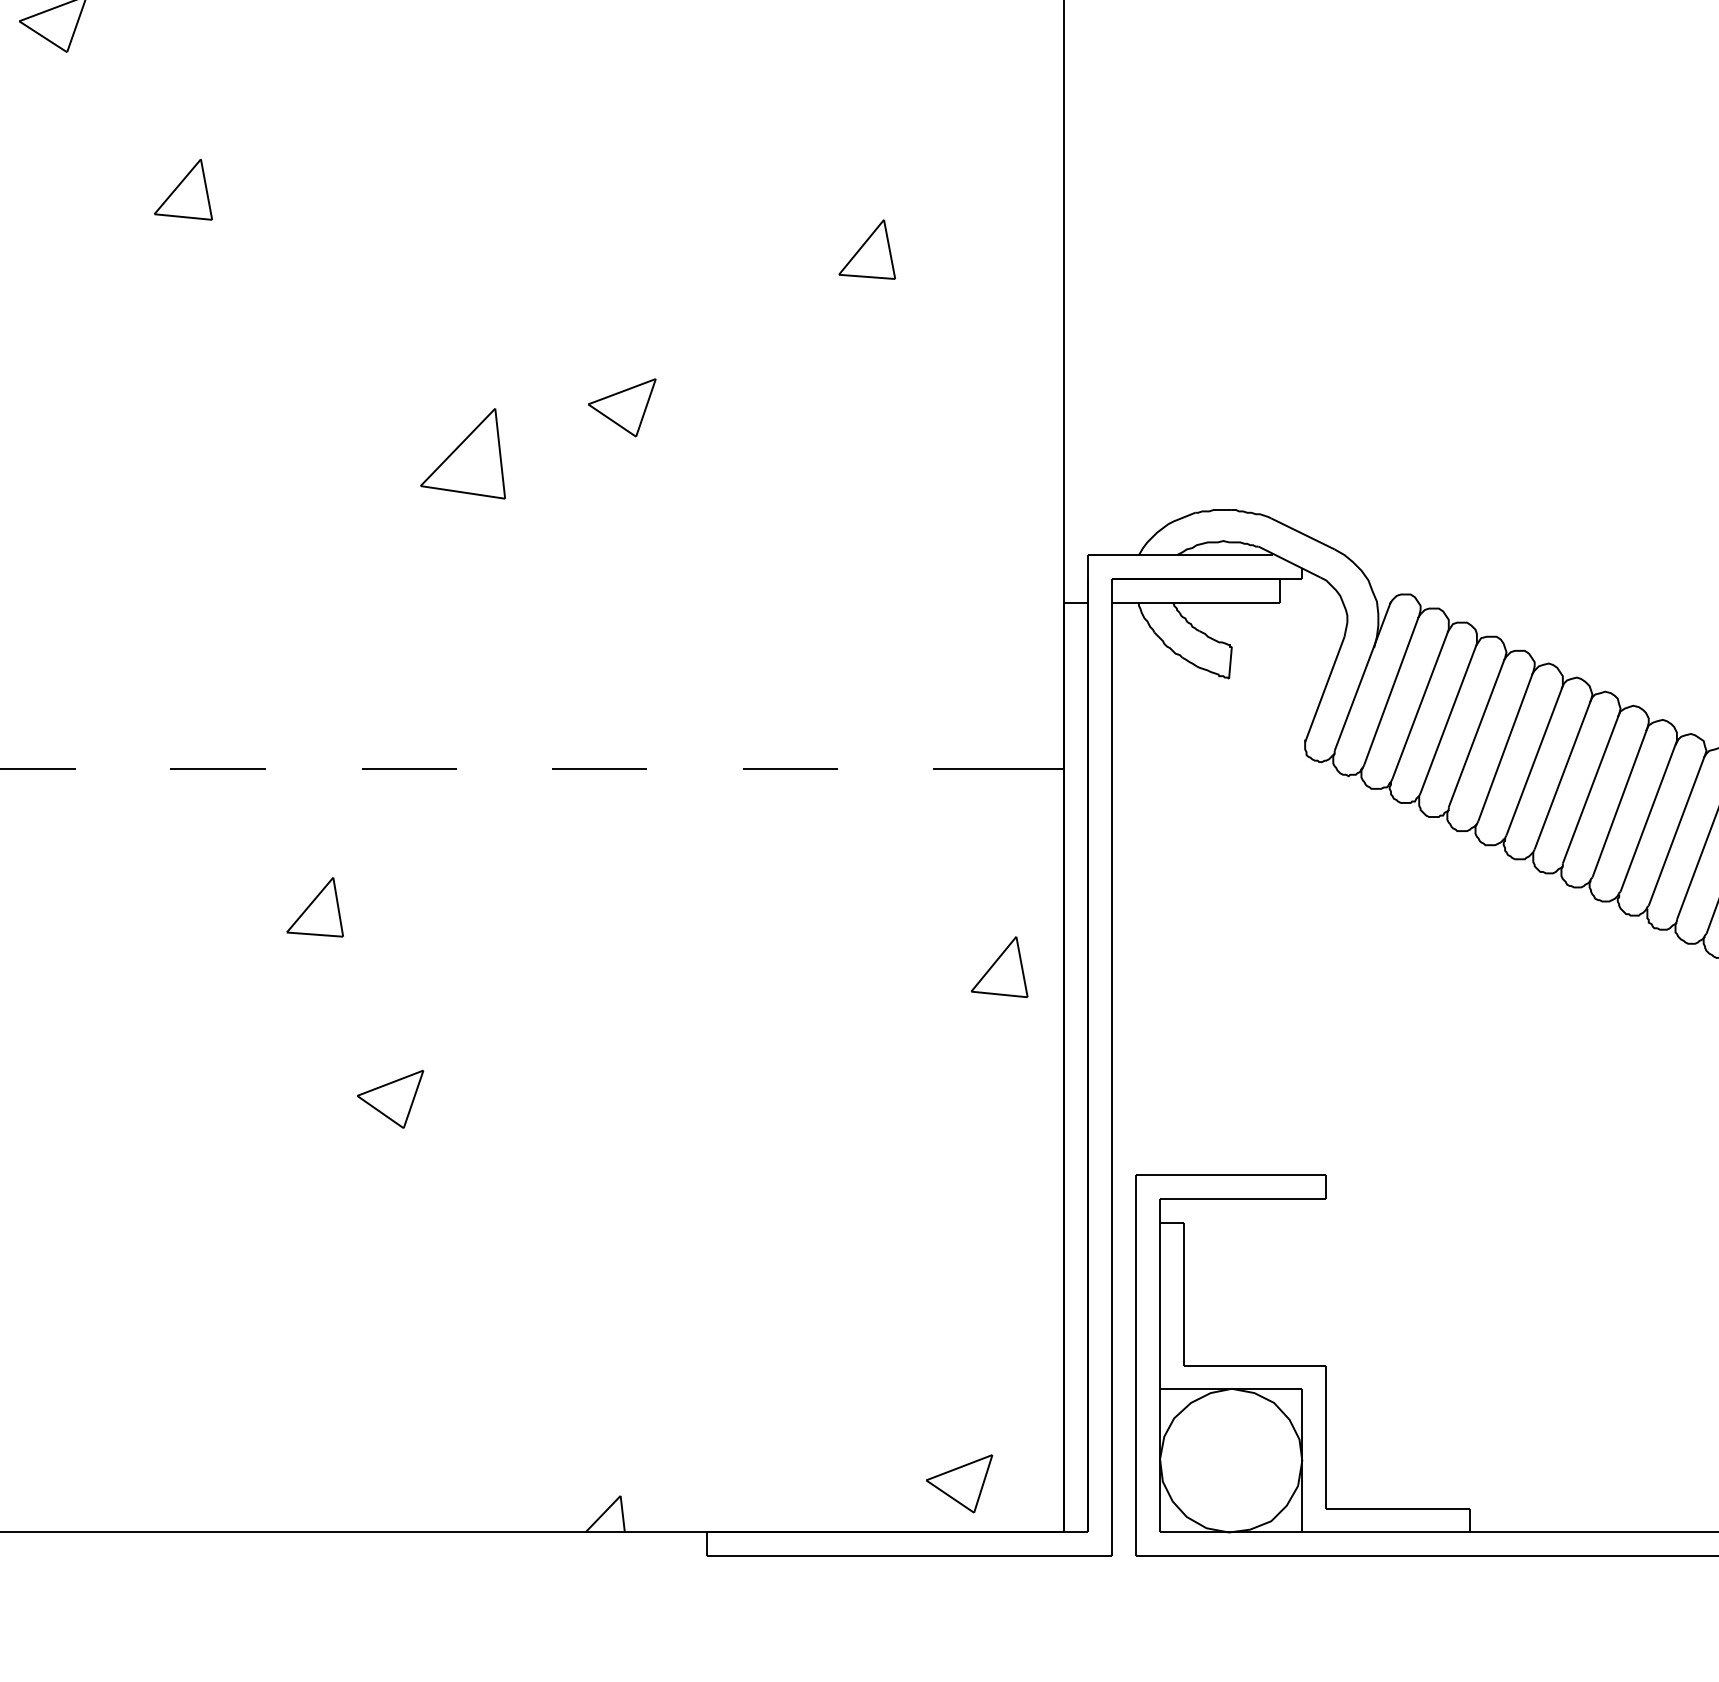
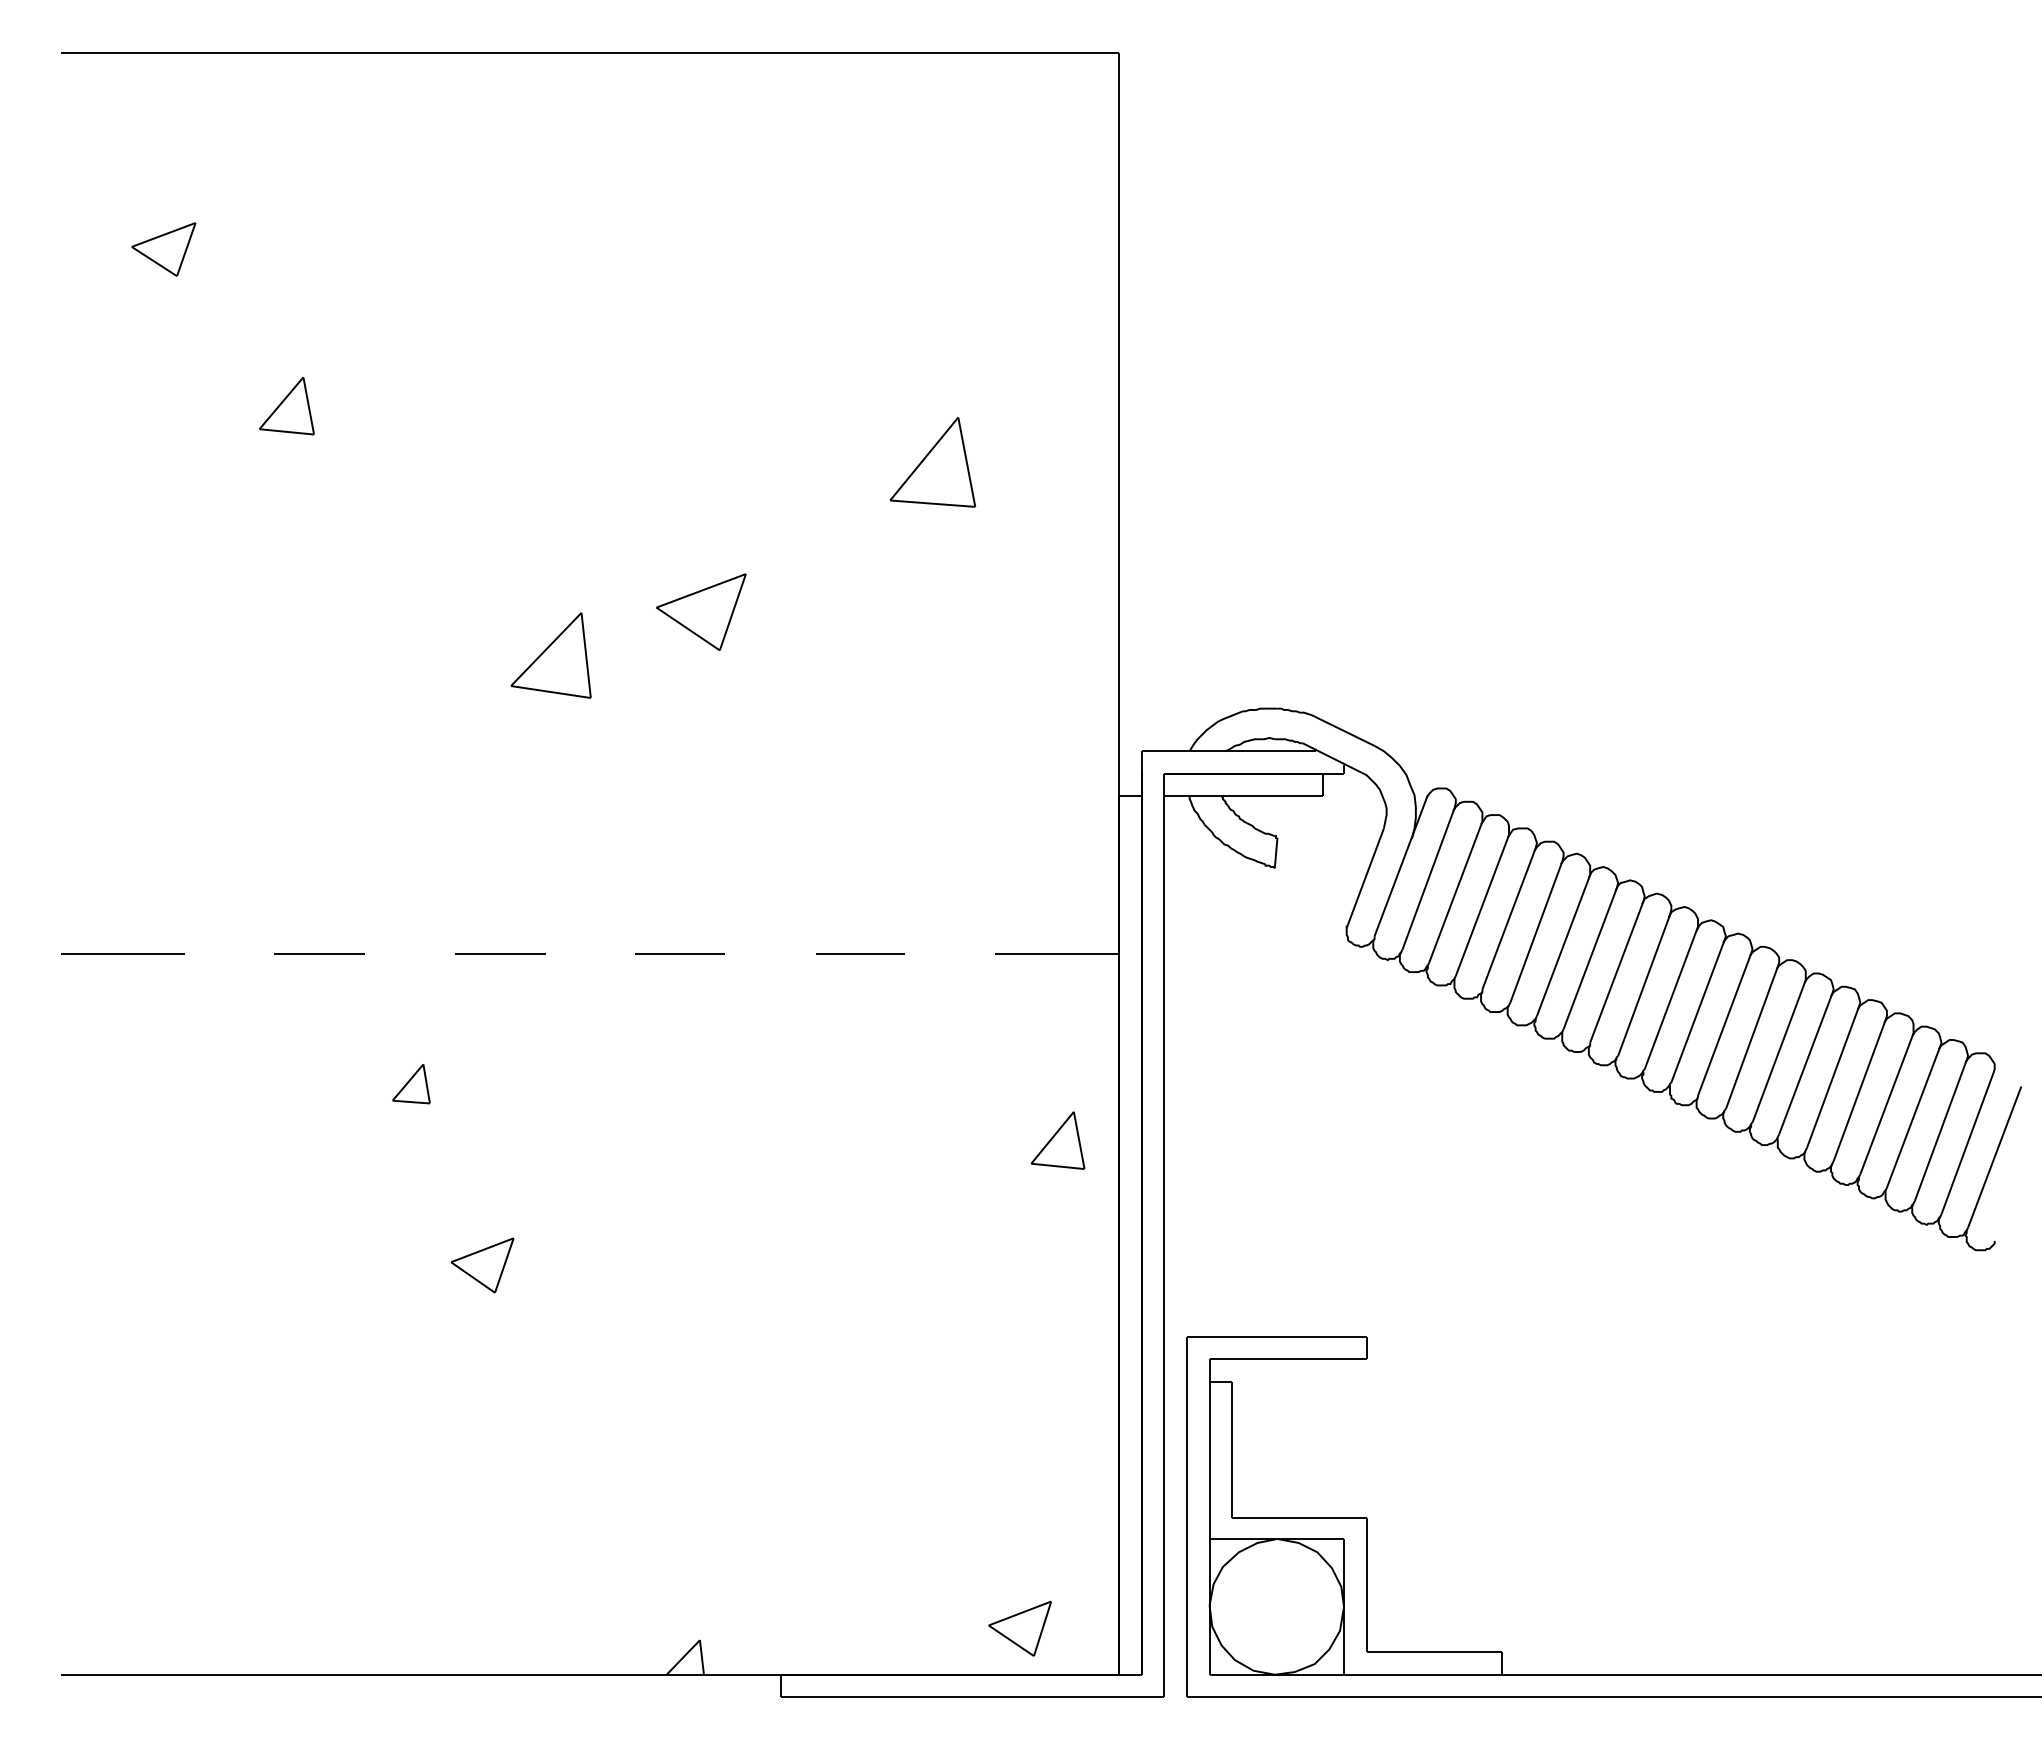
part: (866, 249) -> (932, 462), size x1.6
part: (622, 407) -> (701, 611), size x1.4
part: (315, 906) -> (411, 1083), size x0.7

